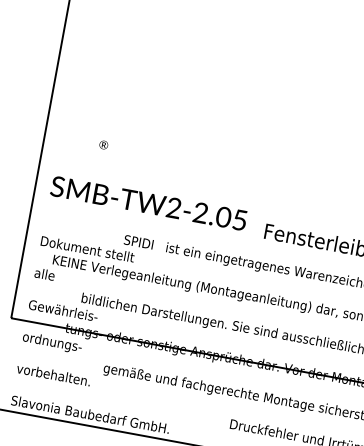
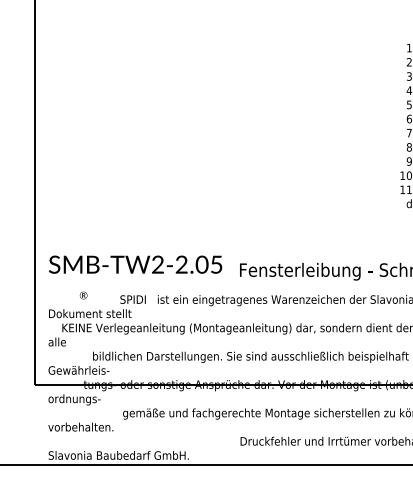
text: (103, 144) -> (83, 295), moved

